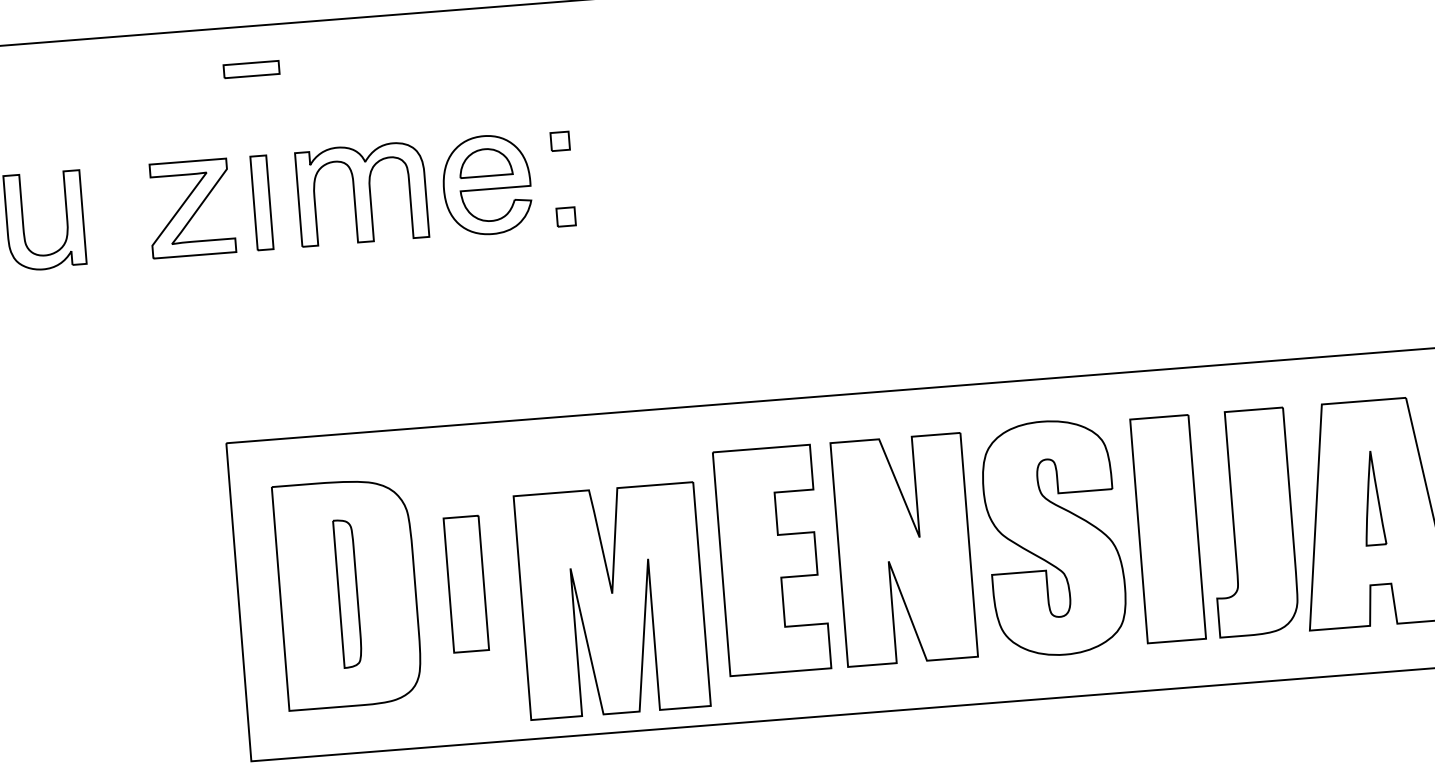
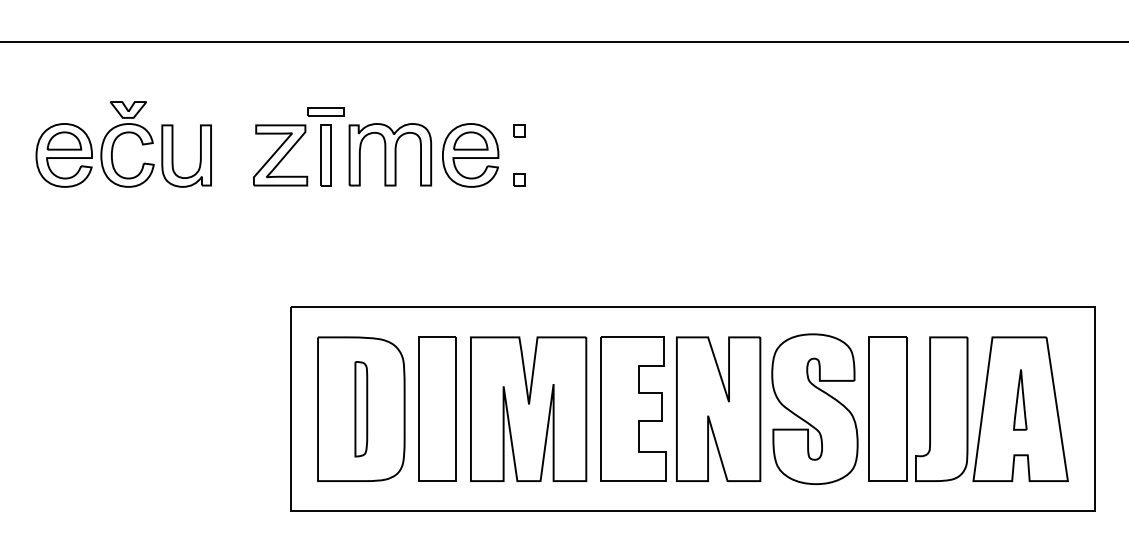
part: (250, 69) -> (325, 111), moved
part: (466, 583) -> (437, 408), size x1.67
part: (611, 599) -> (528, 408), moved

